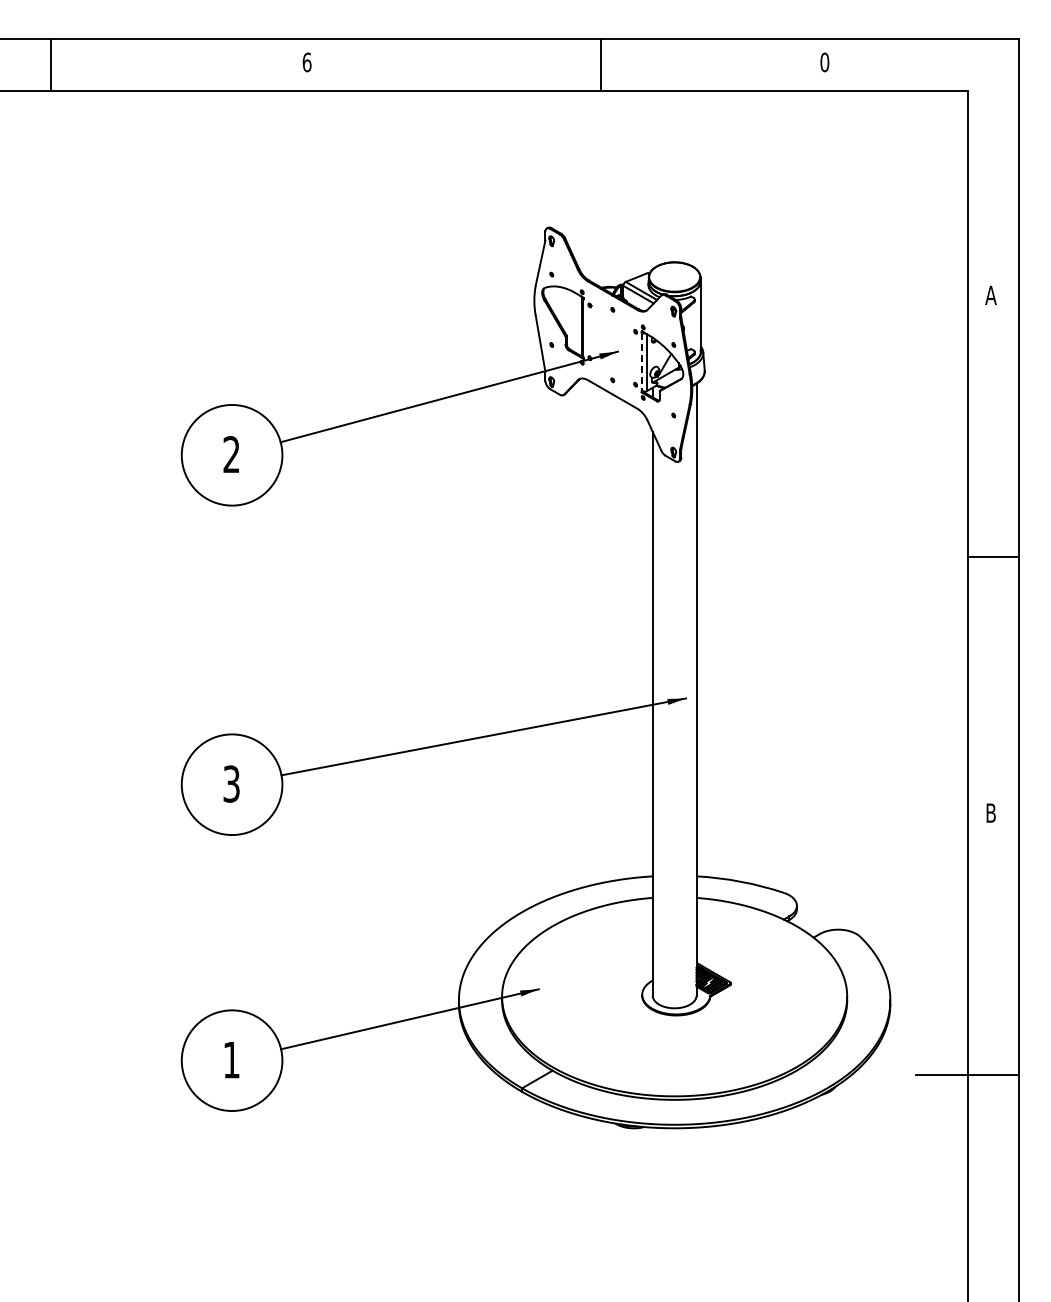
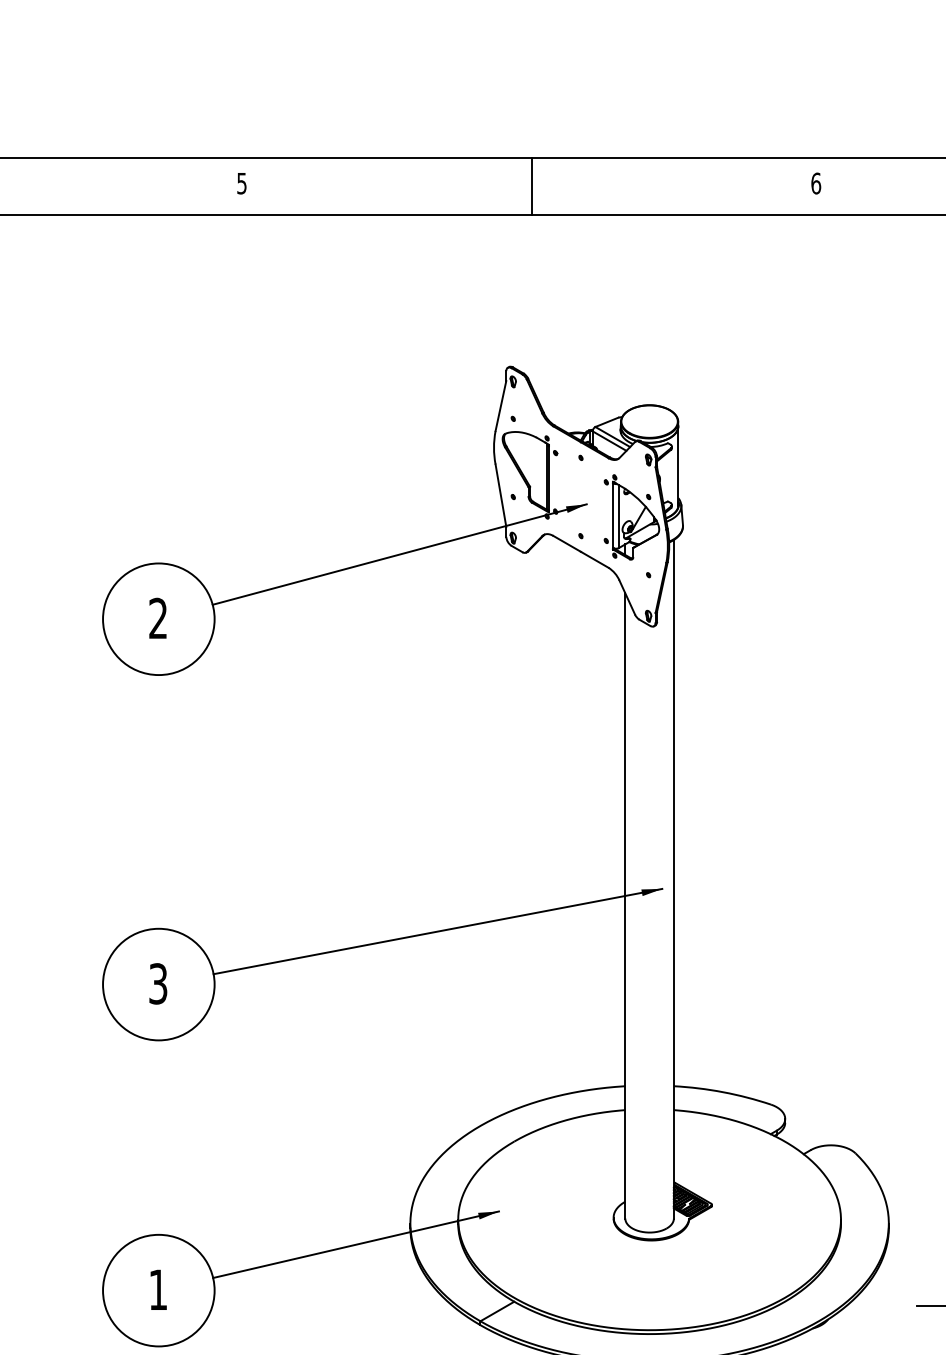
text: (824, 61) -> (815, 182), 0 -> 6
text: (306, 62) -> (241, 183), 6 -> 5
line: (600, 64) -> (531, 185), moved
line: (642, 362) -> (613, 516), dashed -> solid

